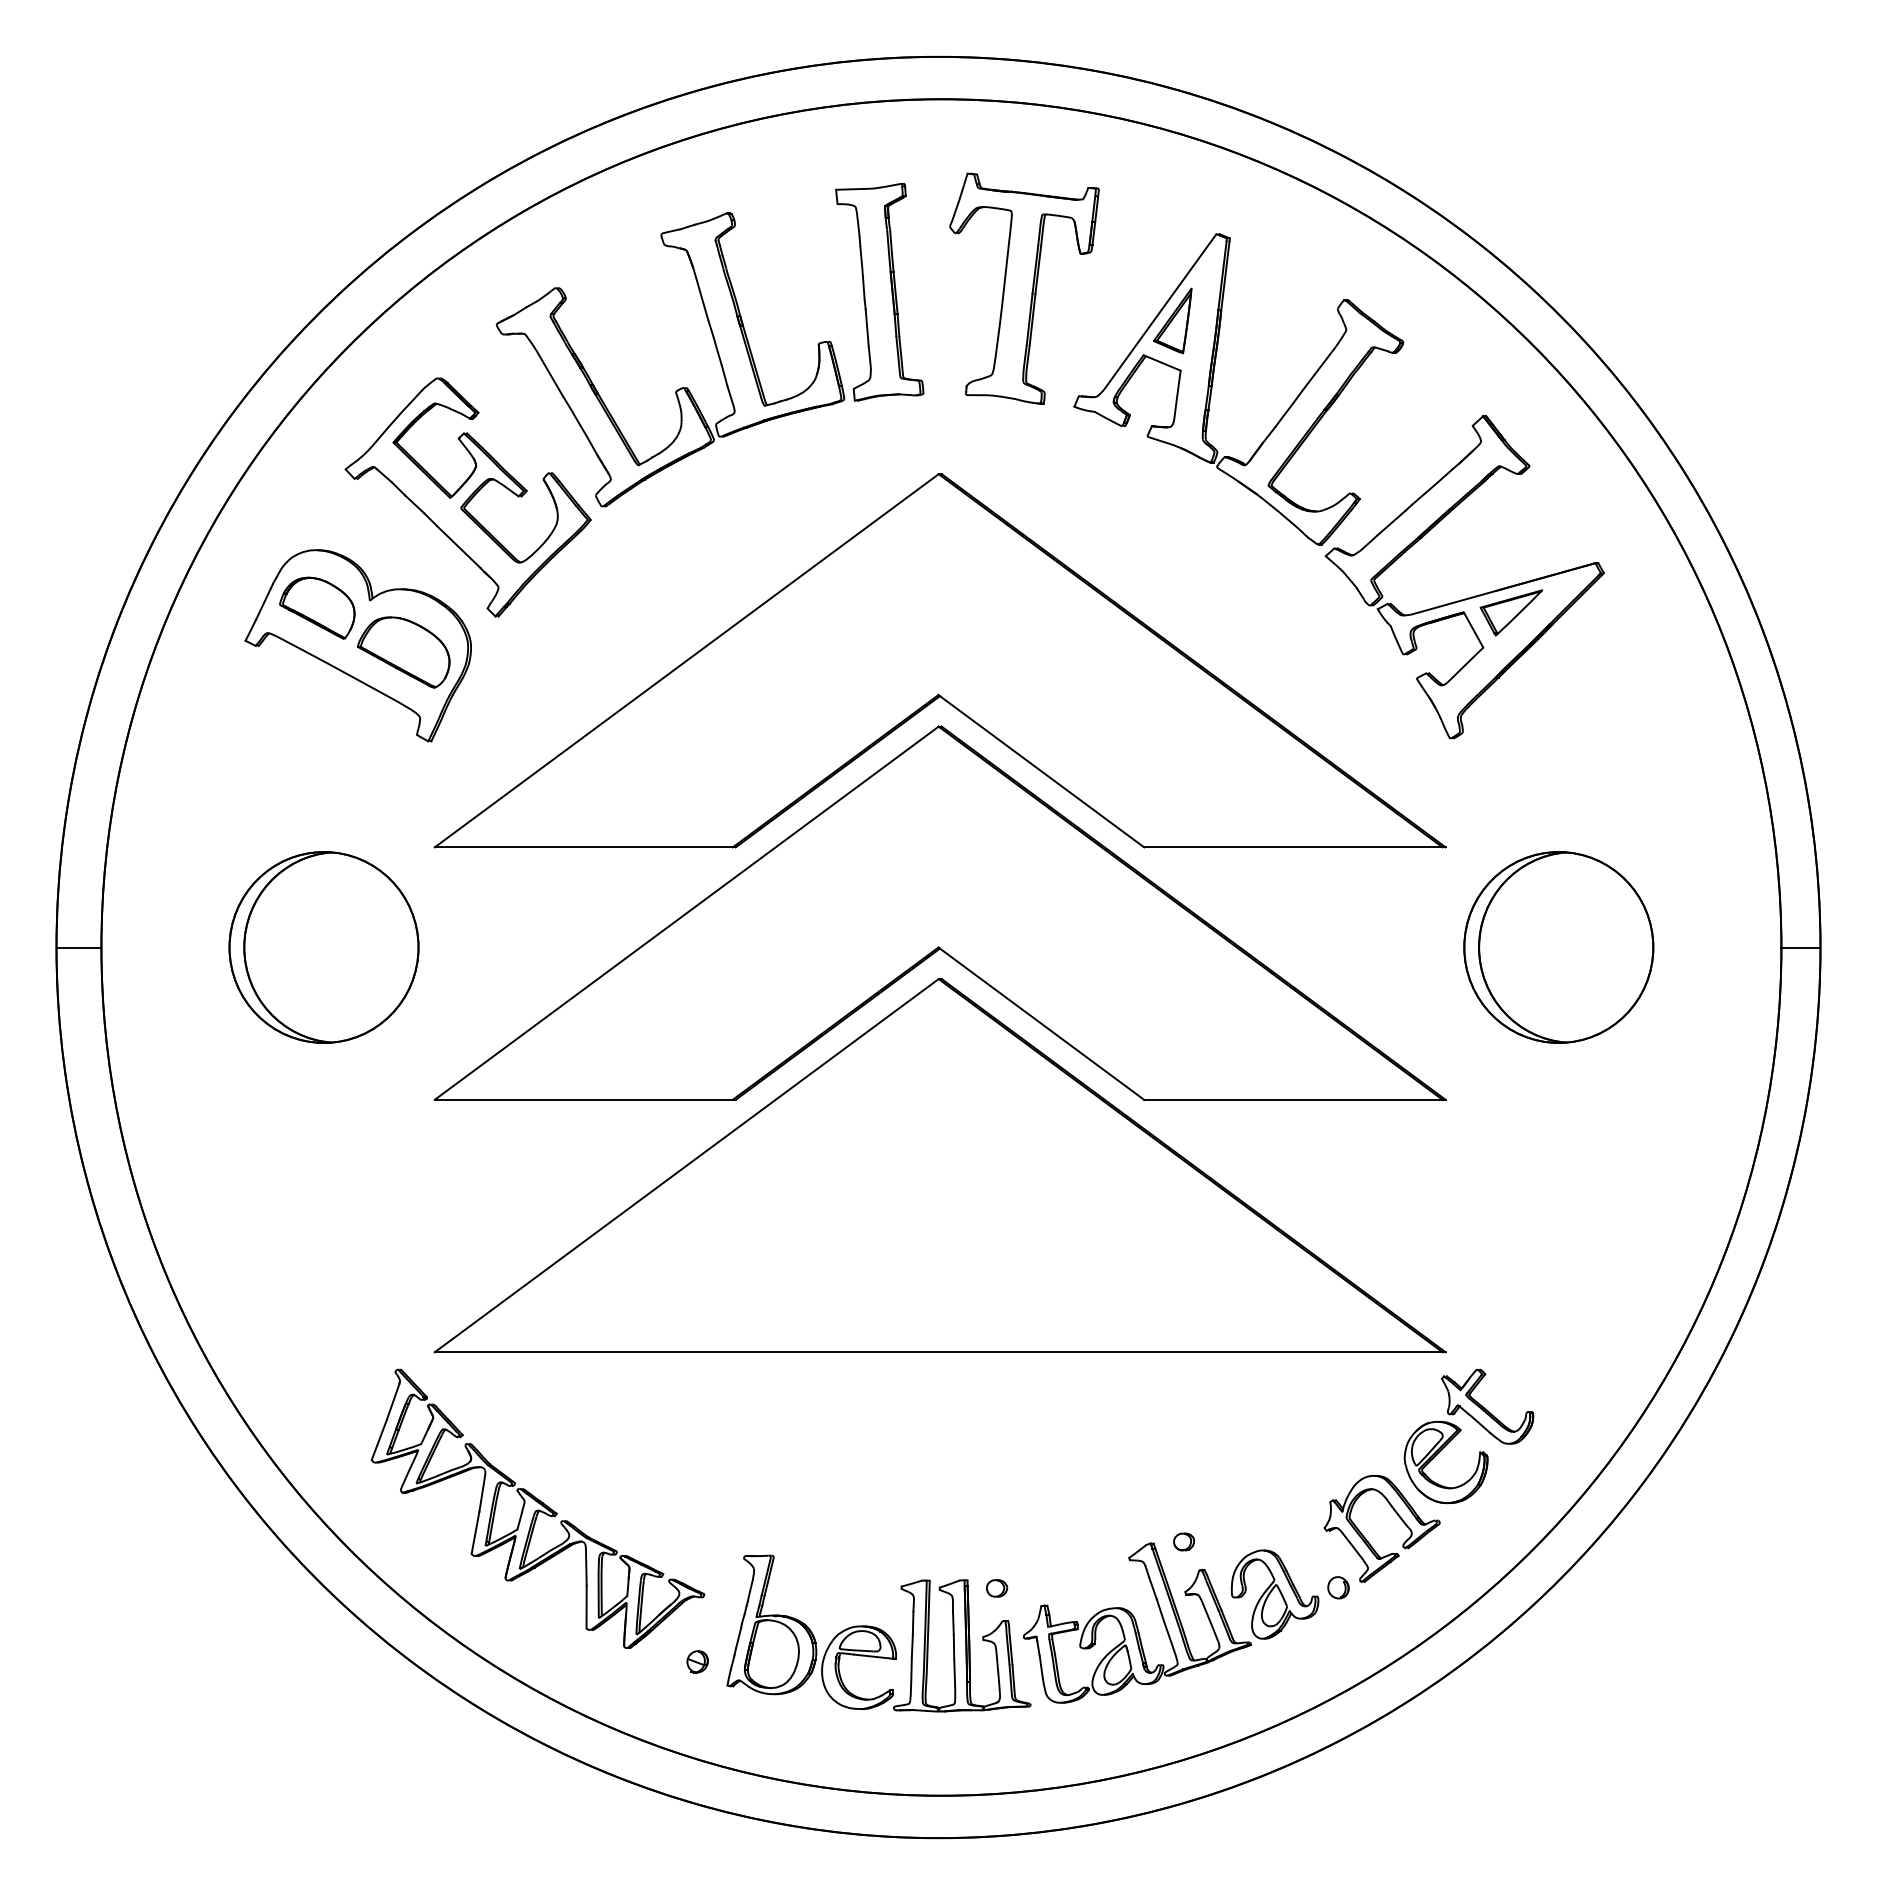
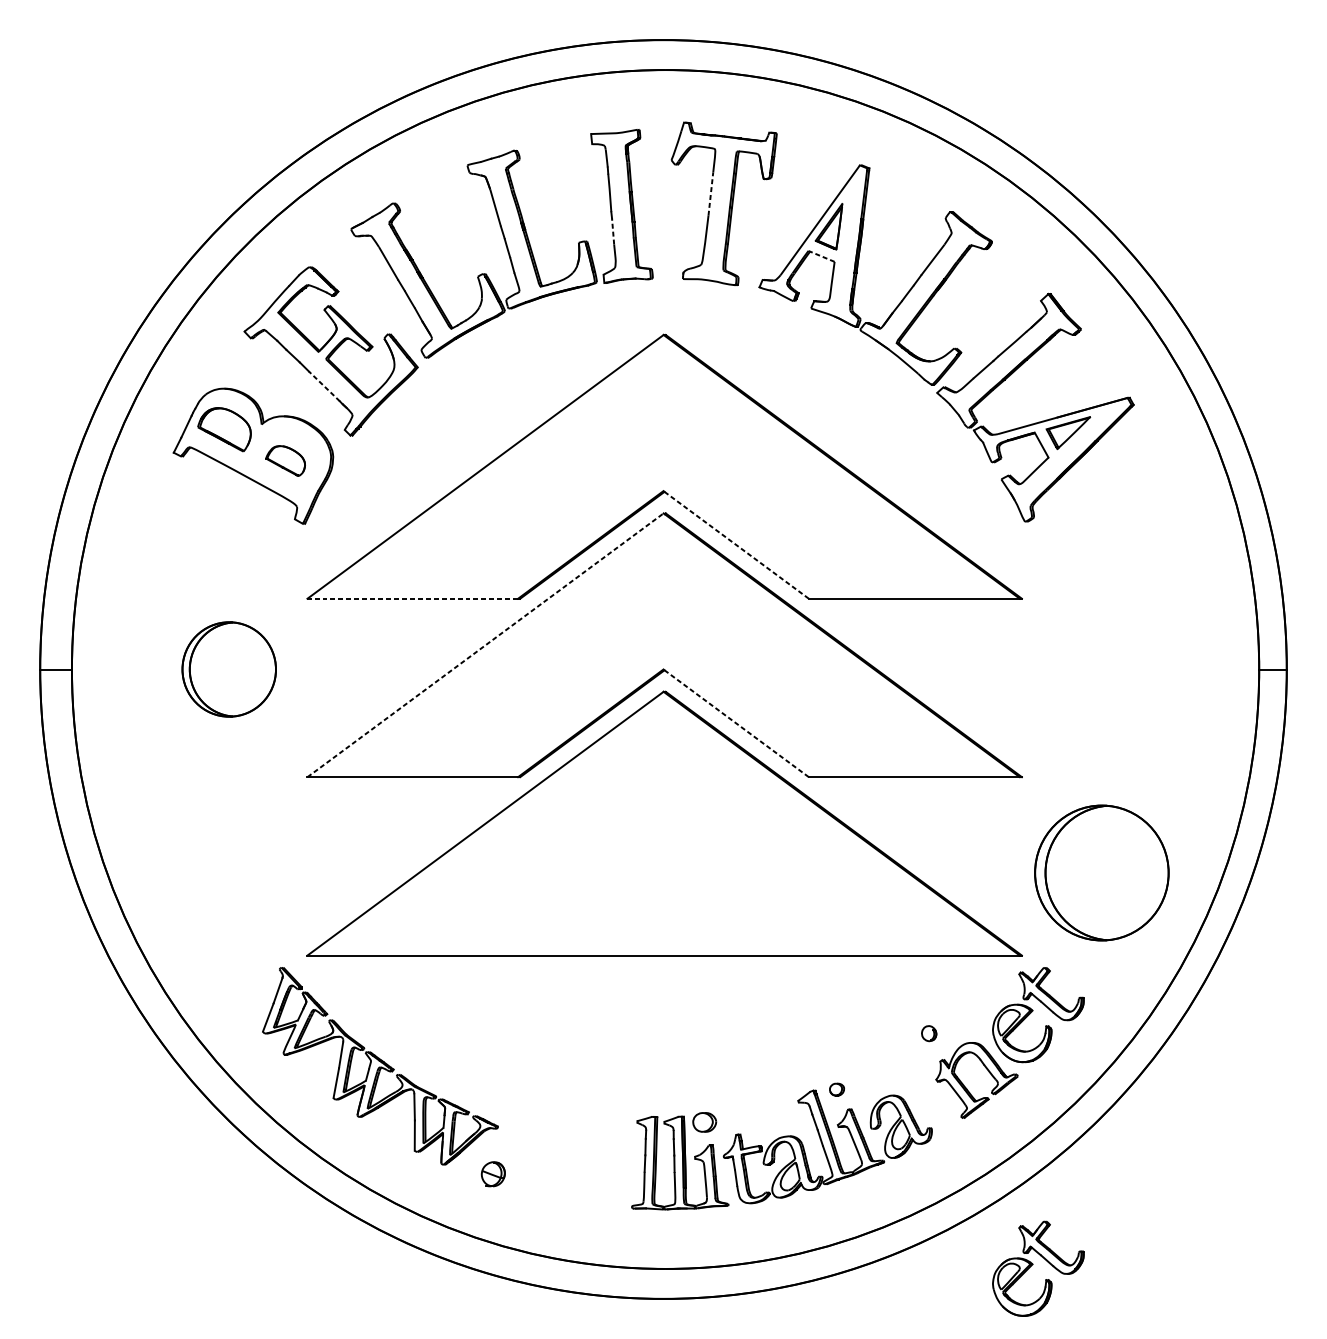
line: (1005, 274) -> (710, 193), solid -> dashed
line: (867, 327) -> (613, 231), solid -> dashed
line: (1161, 362) -> (821, 256), solid -> dashed
line: (458, 546) -> (324, 386), solid -> dashed
part: (403, 652) -> (285, 461), size x0.6
line: (1041, 771) -> (736, 545), solid -> dashed
line: (583, 847) -> (412, 598), solid -> dashed
line: (686, 913) -> (485, 645), solid -> dashed
part: (323, 947) -> (228, 669), size x0.7
part: (1558, 947) -> (1101, 873), moved
line: (1041, 1023) -> (736, 723), solid -> dashed
part: (1338, 1587) -> (929, 1033), moved
part: (997, 1588) -> (705, 1122), size x1.6
part: (811, 1631) -> (573, 1152), removed
part: (697, 1661) -> (493, 1174), size x1.6
part: (1461, 1789) -> (1033, 1264), added

